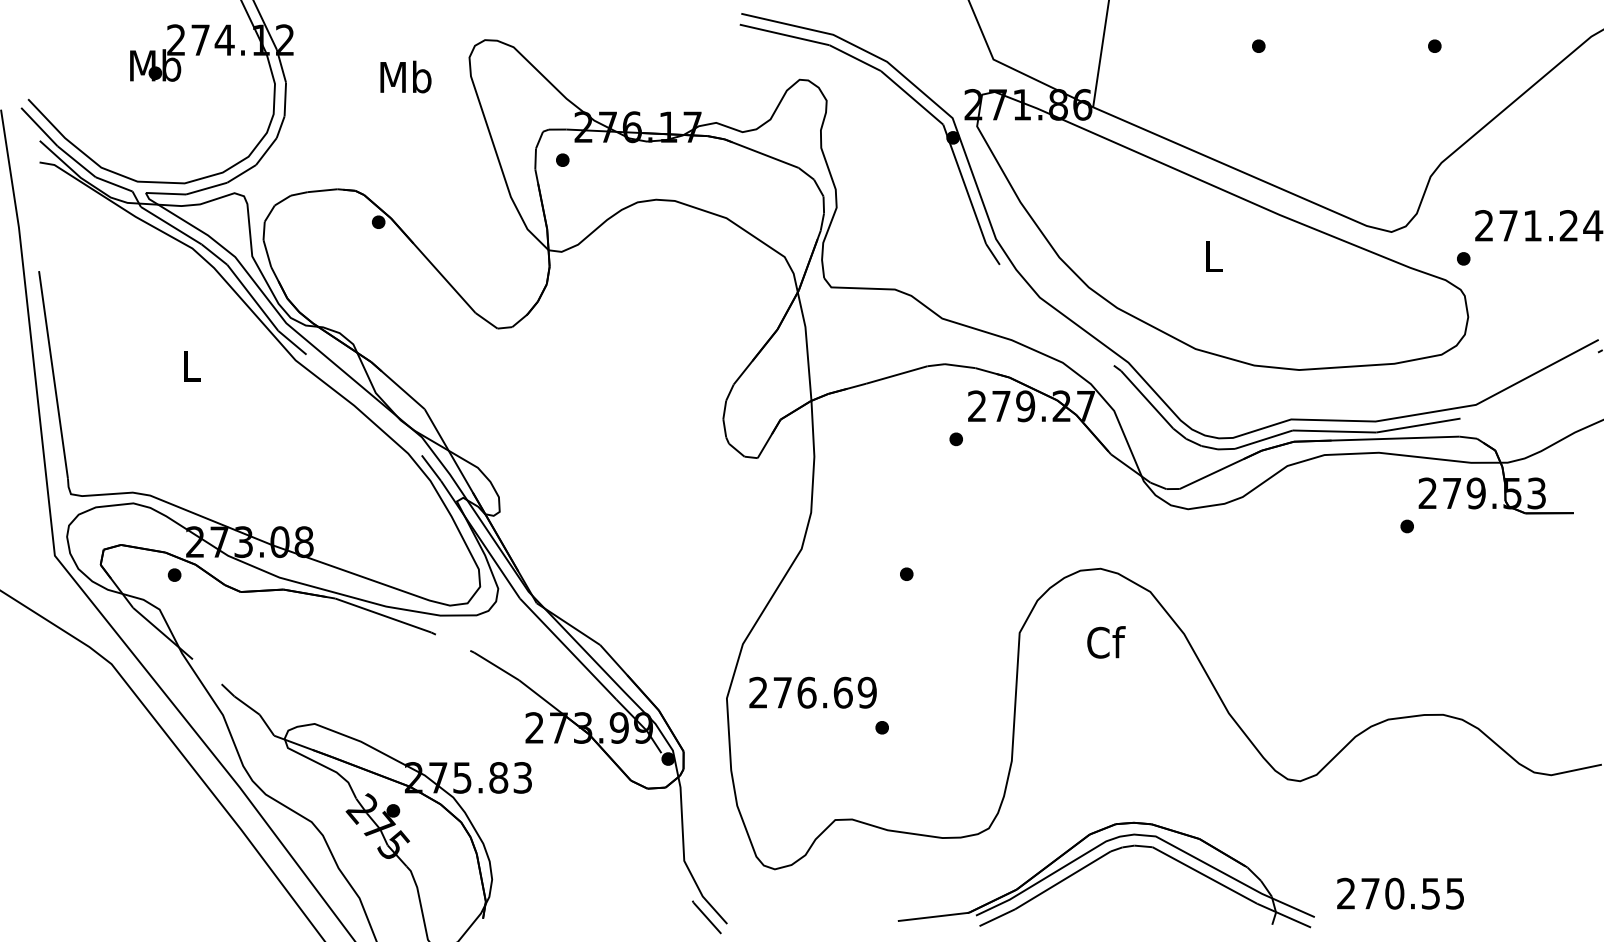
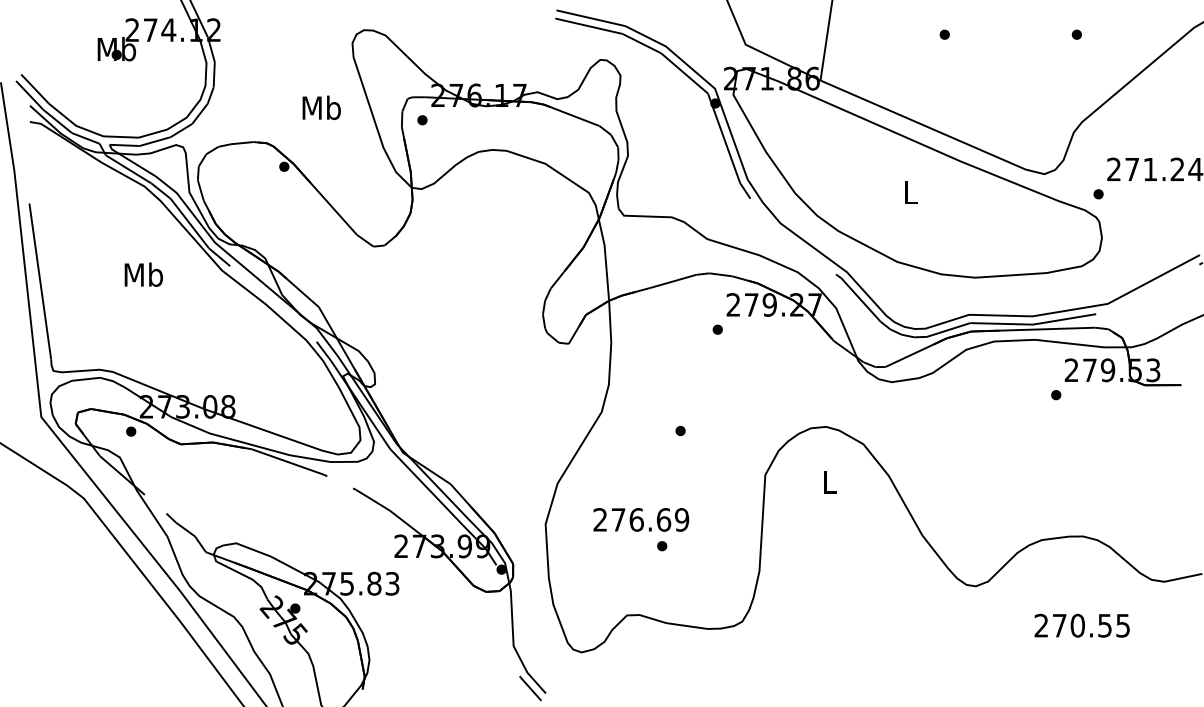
text: (405, 76) -> (321, 107), moved
text: (191, 365) -> (143, 274), L -> Mb
text: (1106, 641) -> (830, 481), Cf -> L
text: (813, 692) -> (641, 519), moved
part: (1099, 860) -> (825, 645), removed
text: (1399, 893) -> (1081, 625), moved

